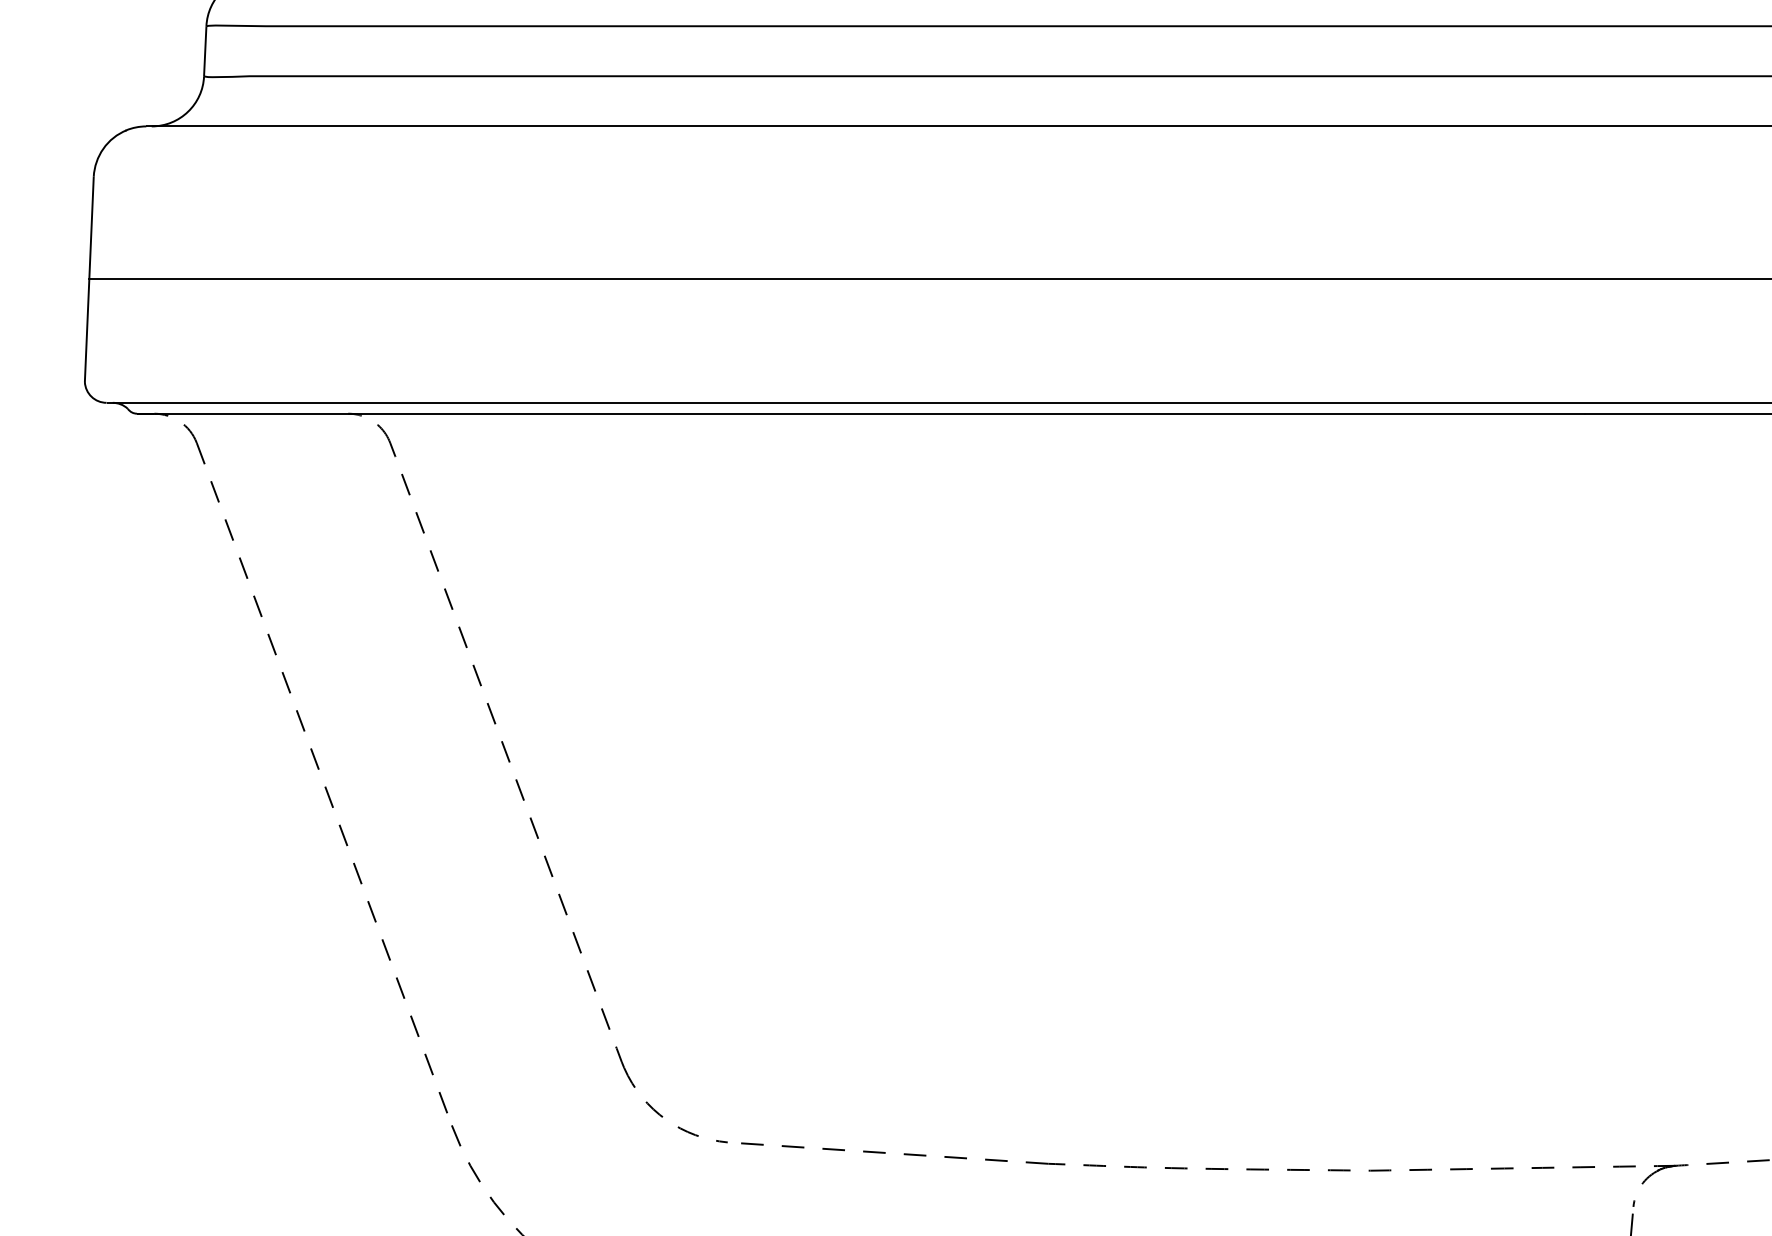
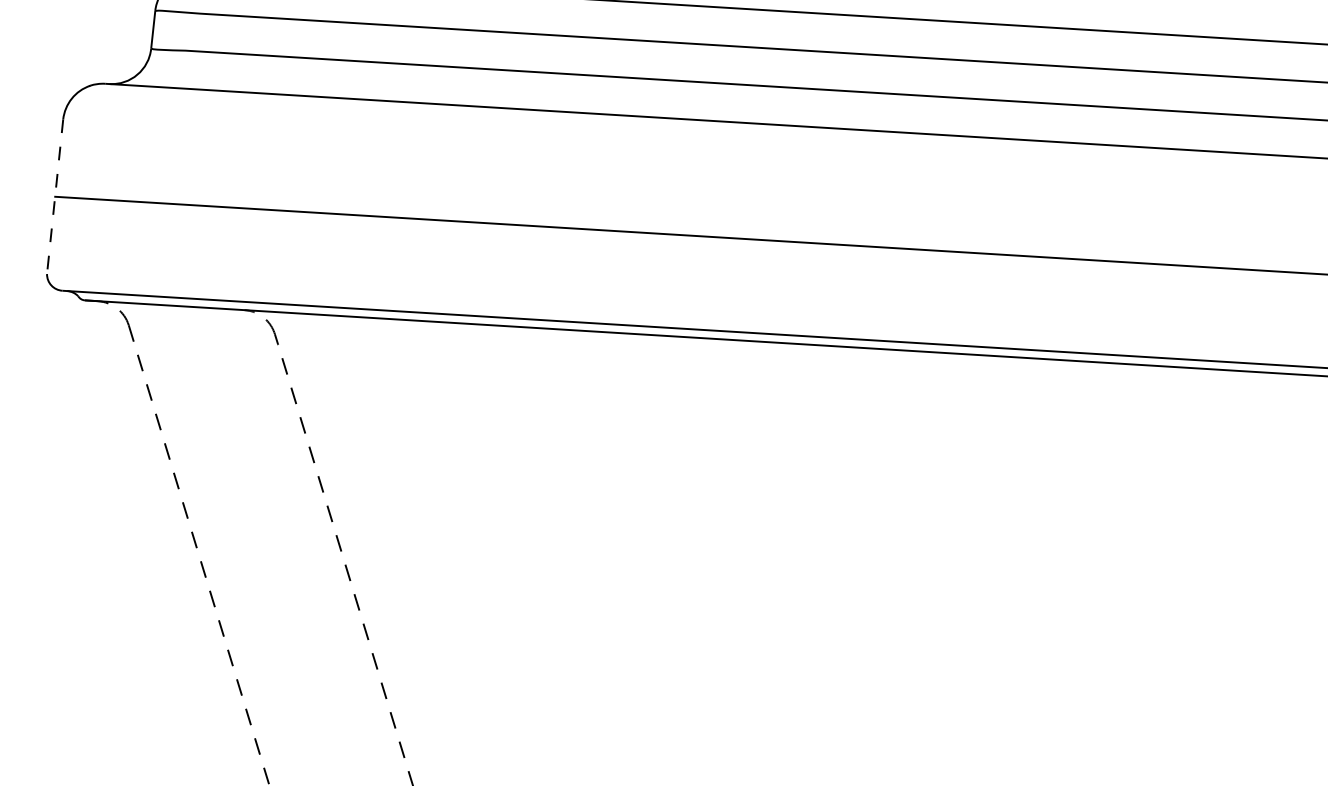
line: (89, 279) -> (55, 196), solid -> dashed

